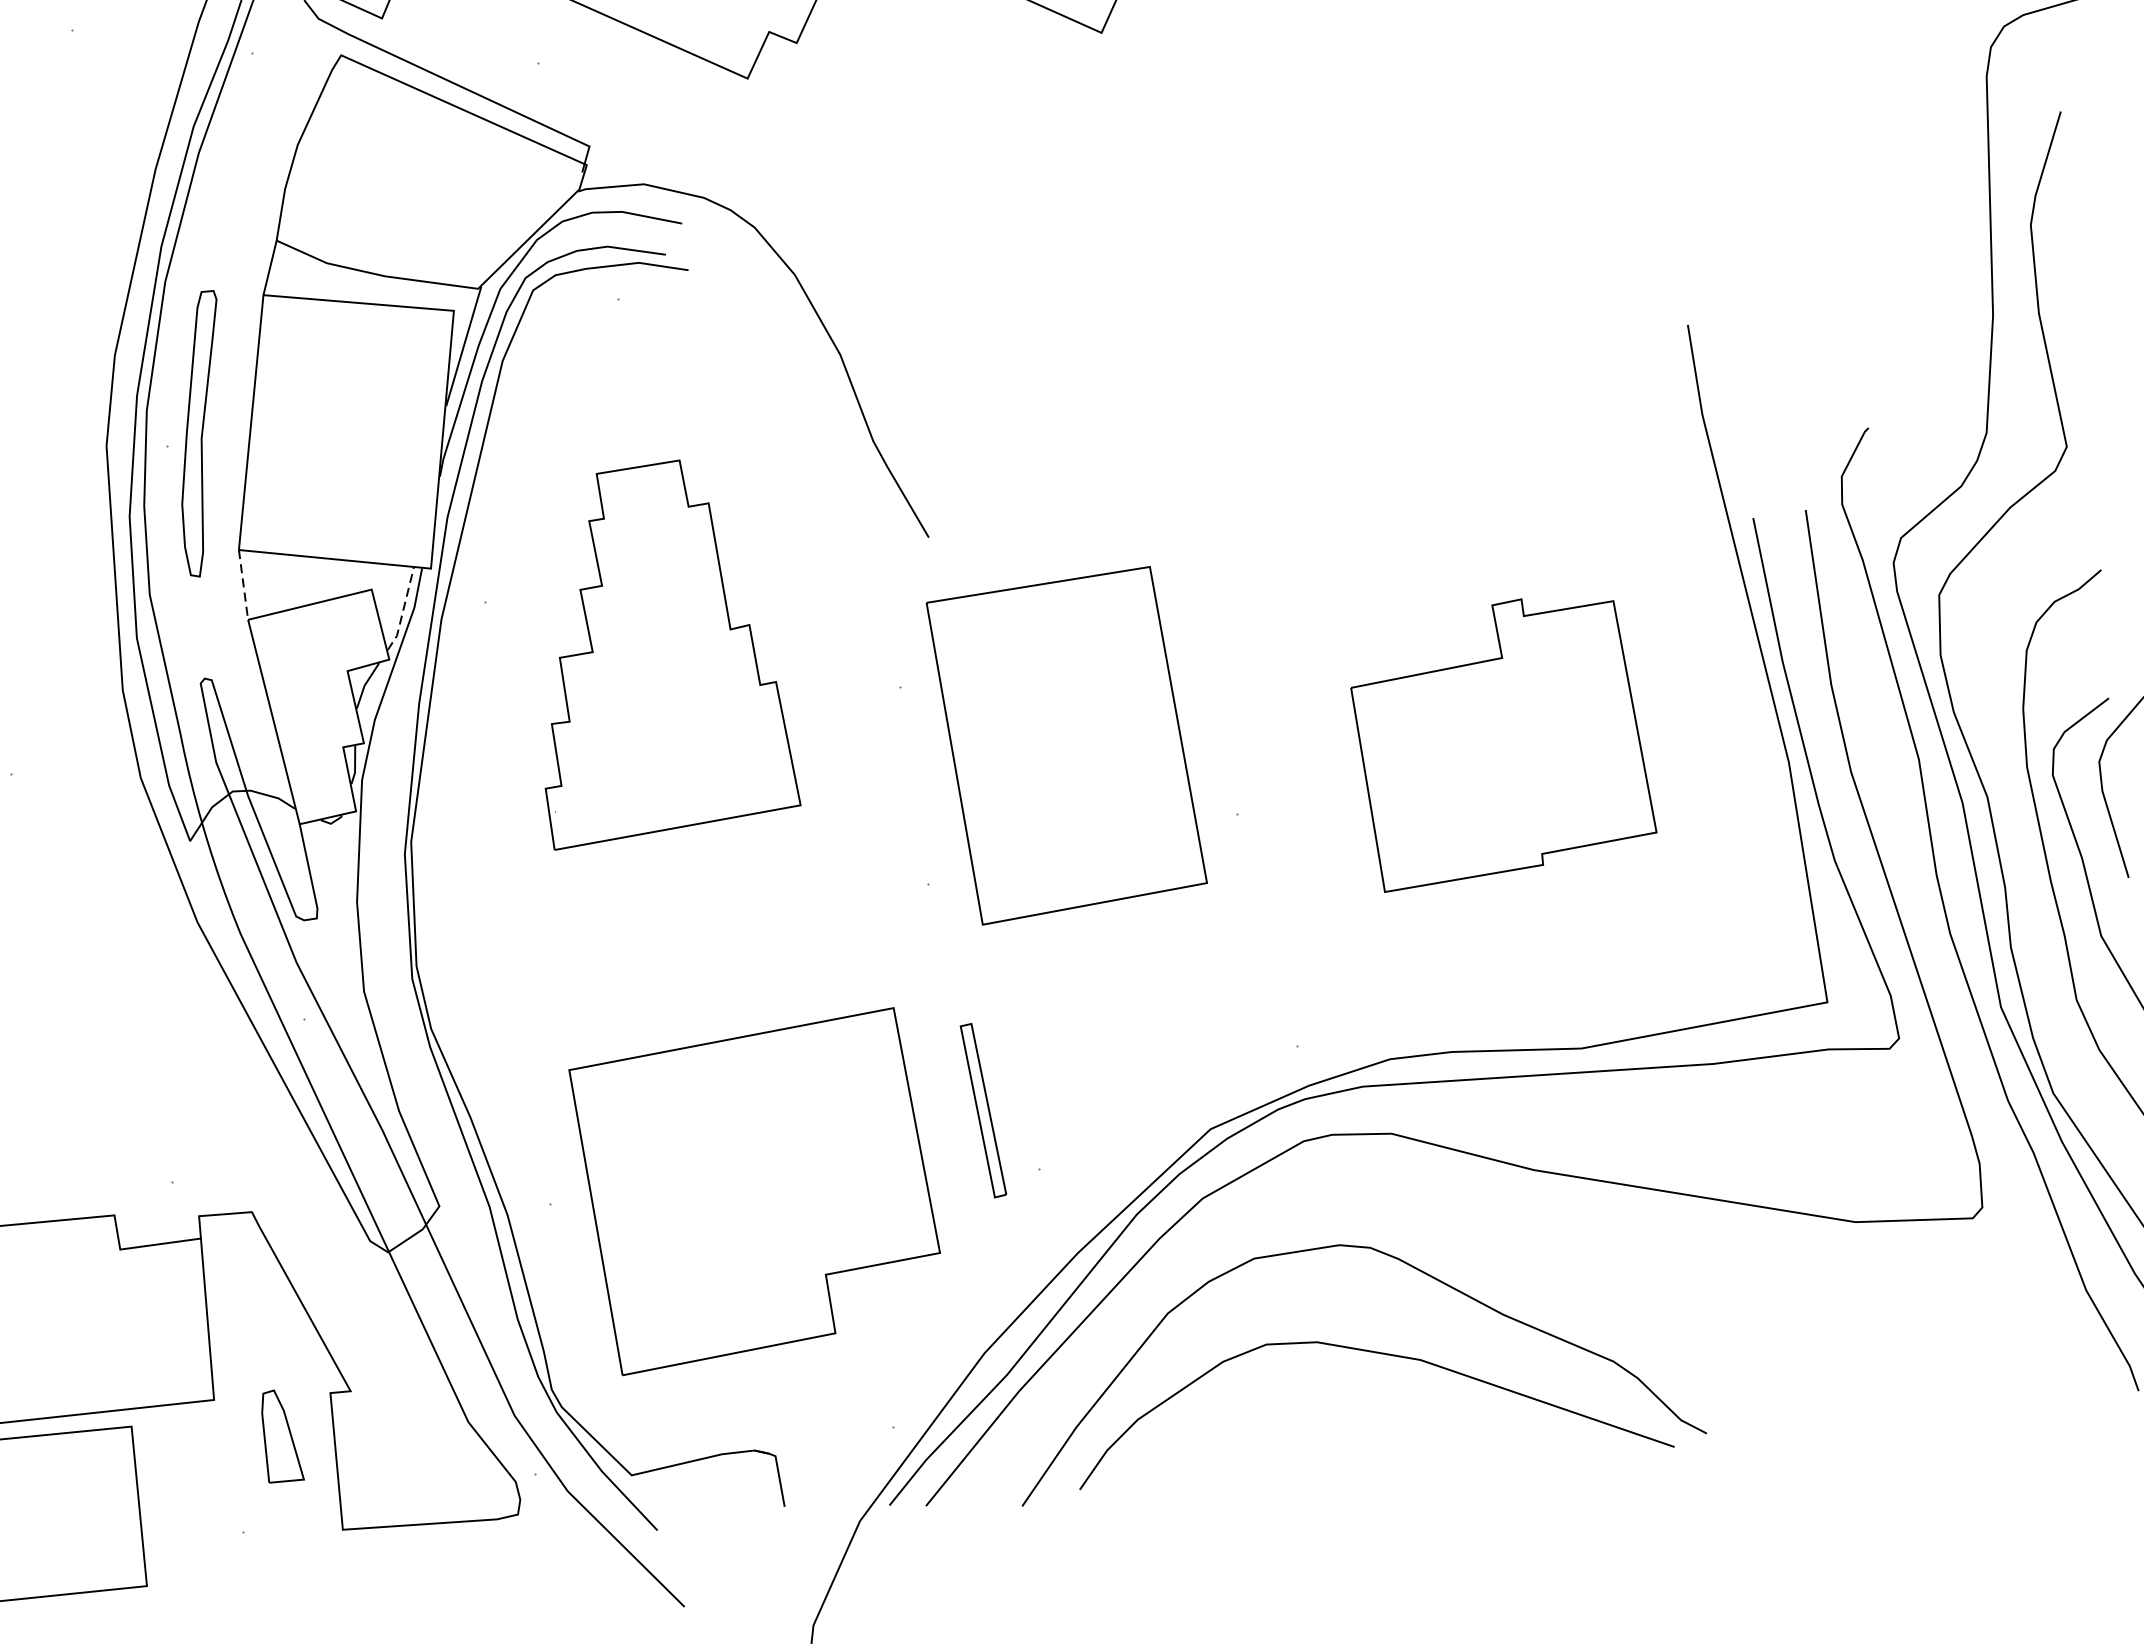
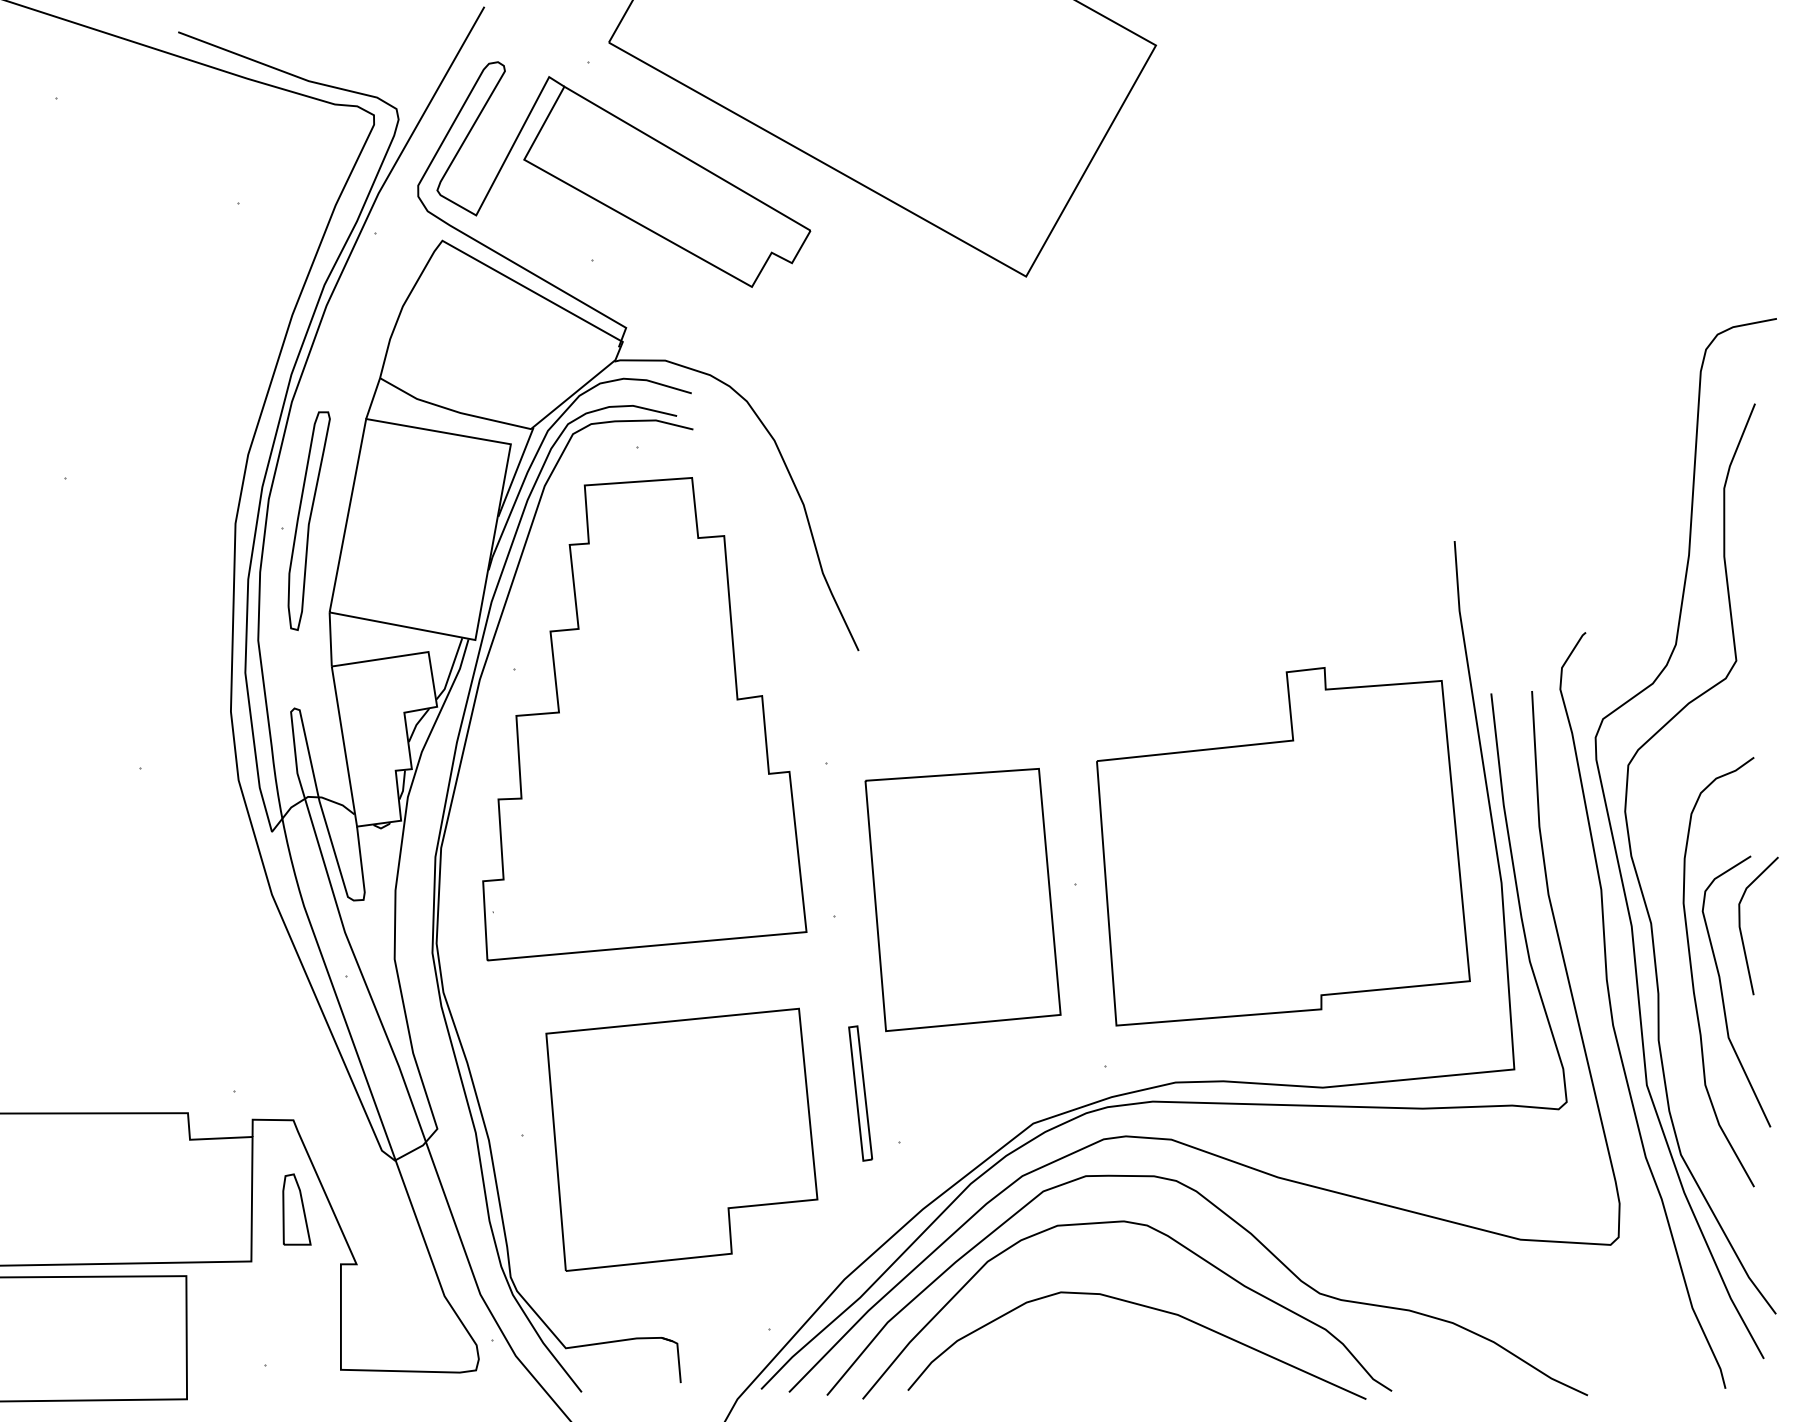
line: (243, 584) -> (330, 639), dashed -> solid
line: (403, 610) -> (451, 670), dashed -> solid
part: (659, 651) -> (644, 719), size x1.67
part: (1502, 740) -> (1283, 846), size x1.67
part: (1066, 746) -> (962, 900), moved
curve: (1500, 1245) -> (1247, 1232), added
part: (281, 1435) -> (296, 1209), moved

